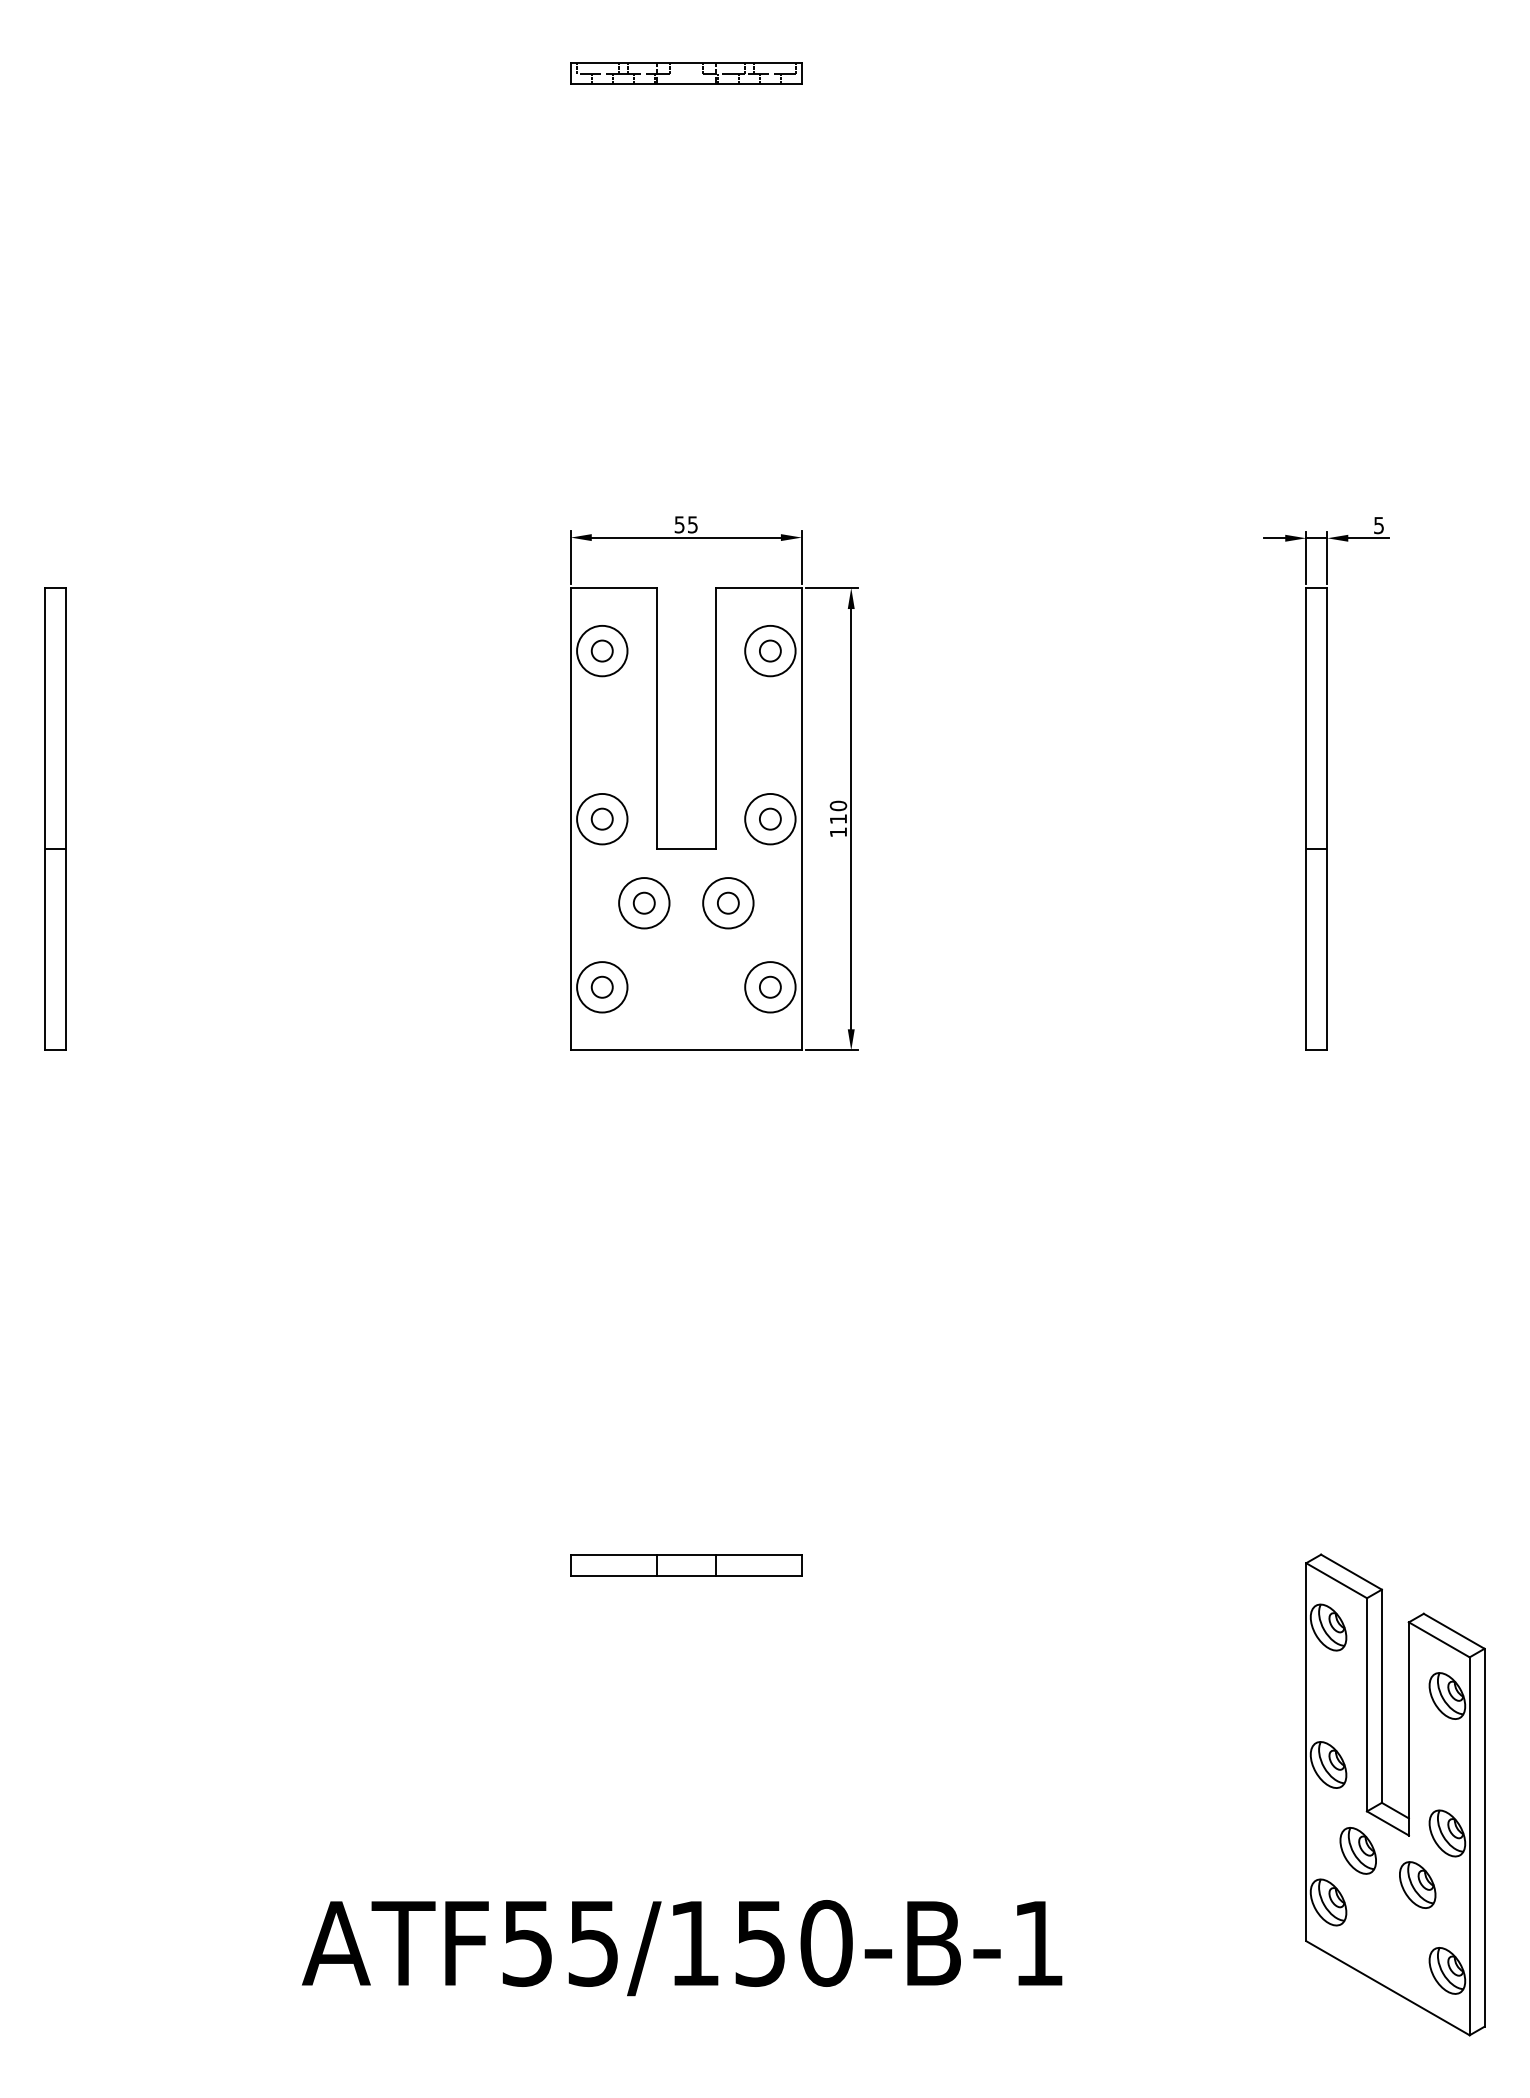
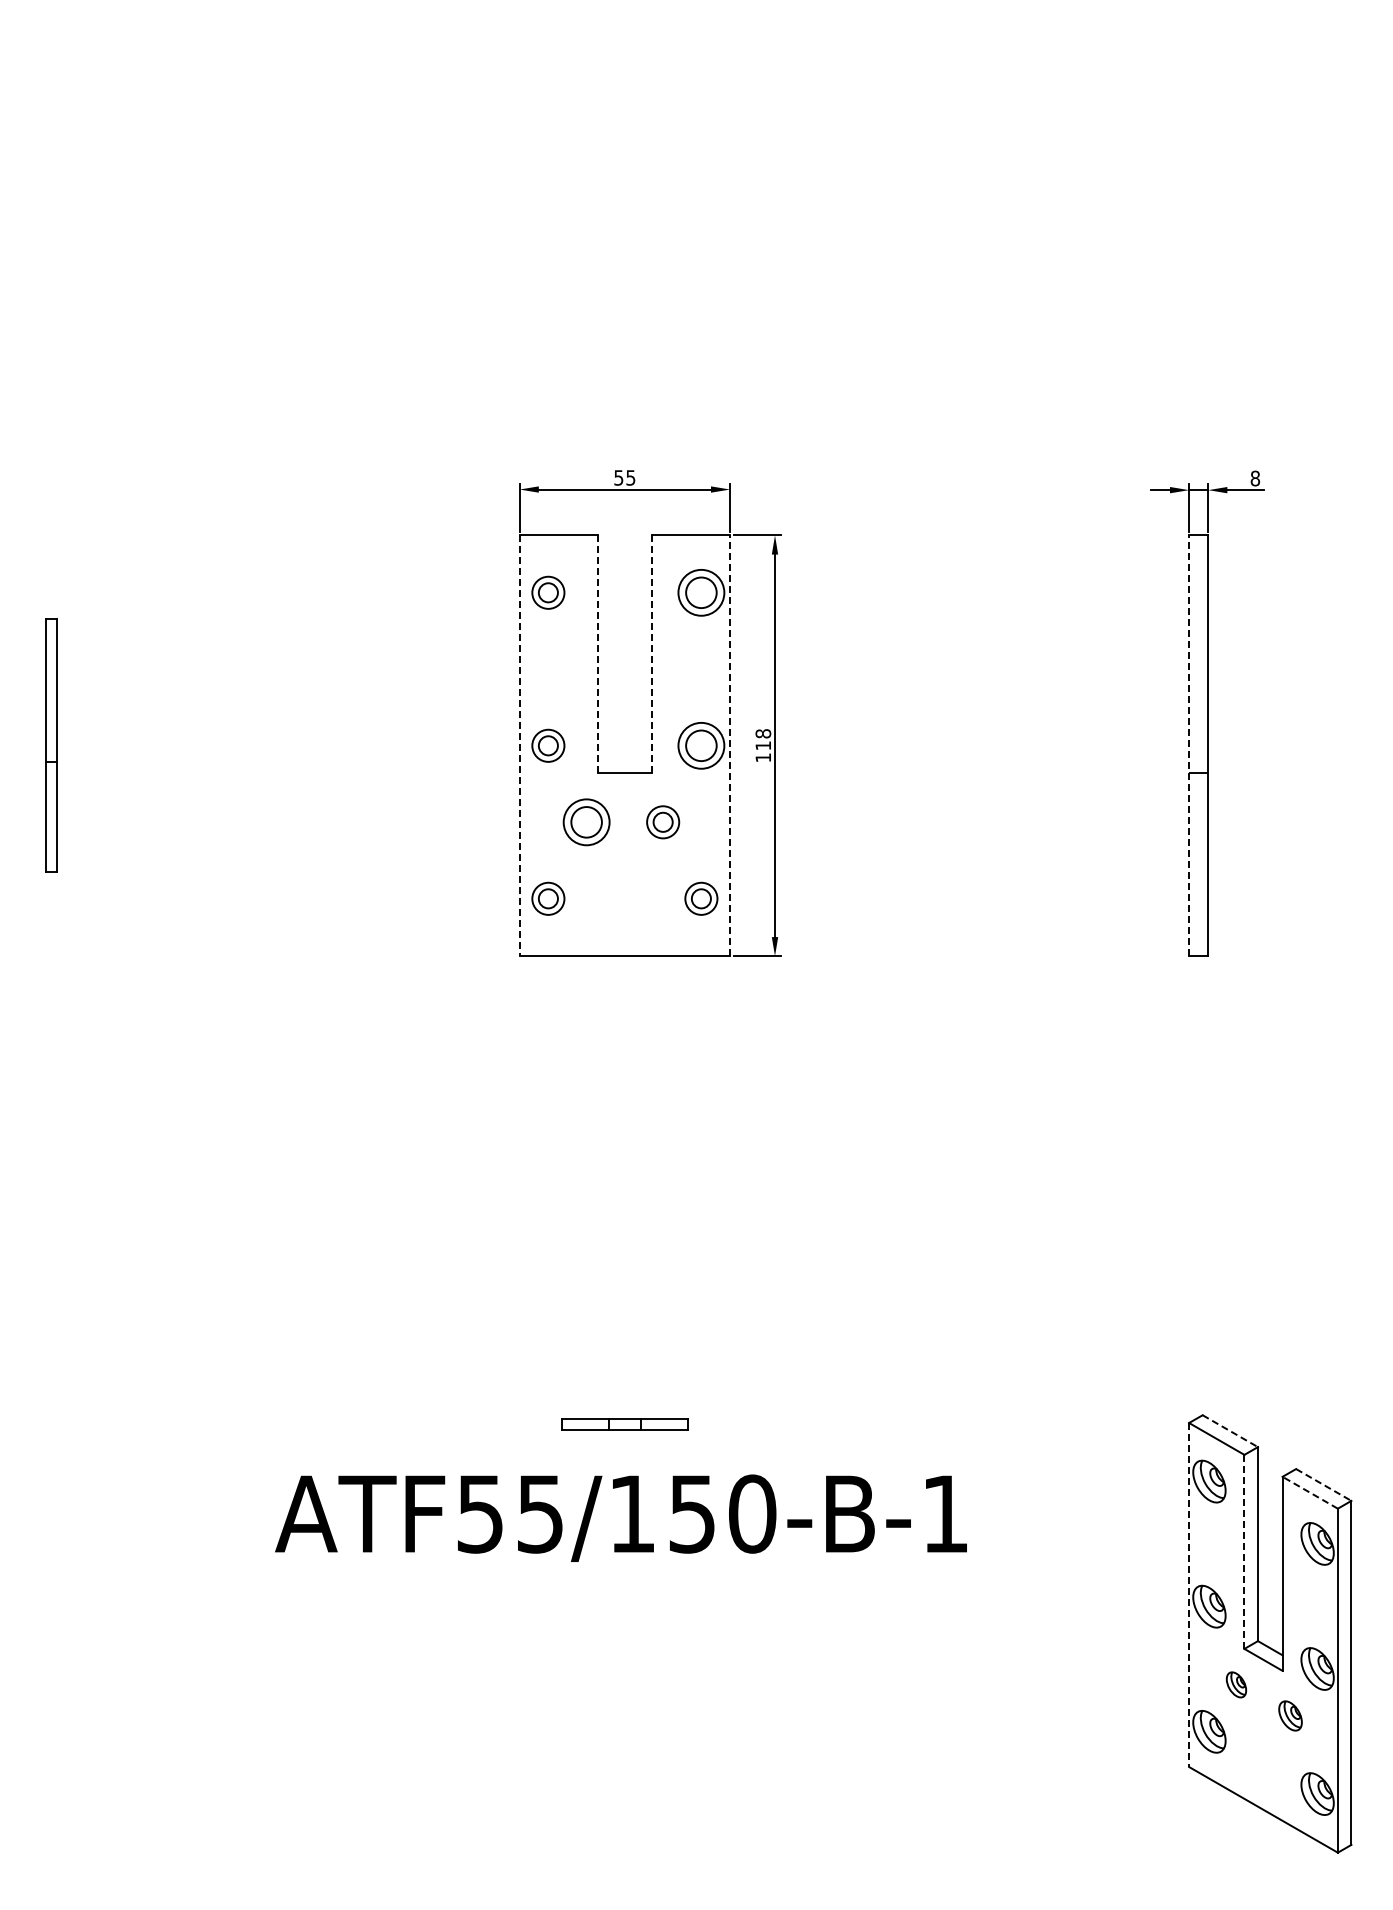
part: (685, 72) -> (624, 66), removed
text: (1379, 525) -> (1255, 478), 5 -> 8
circle: (602, 650) -> (548, 592), size x0.7
circle: (769, 650) -> (700, 592), size x1.6
line: (656, 718) -> (597, 654), solid -> dashed
line: (715, 718) -> (651, 654), solid -> dashed
text: (837, 805) -> (762, 733), 110 -> 118
part: (56, 818) -> (51, 745), size x0.6
circle: (602, 818) -> (548, 745), size x0.7
circle: (769, 818) -> (700, 745), size x1.6
line: (802, 818) -> (730, 745), solid -> dashed
line: (1306, 818) -> (1189, 745), solid -> dashed
line: (570, 819) -> (519, 746), solid -> dashed
circle: (644, 902) -> (586, 821), size x1.6
circle: (728, 903) -> (663, 822), size x0.7
circle: (602, 986) -> (548, 898), size x0.7
circle: (770, 986) -> (701, 898), size x0.7
part: (685, 1564) -> (624, 1424), size x0.6
line: (1351, 1572) -> (1230, 1431), solid -> dashed
line: (1453, 1630) -> (1323, 1484), solid -> dashed
line: (1439, 1639) -> (1310, 1492), solid -> dashed
line: (1367, 1704) -> (1244, 1551), solid -> dashed
line: (1306, 1752) -> (1189, 1595), solid -> dashed
part: (1358, 1850) -> (1236, 1684), size x0.6
part: (1417, 1884) -> (1290, 1715), size x0.7
text: (681, 1947) -> (620, 1517), moved

